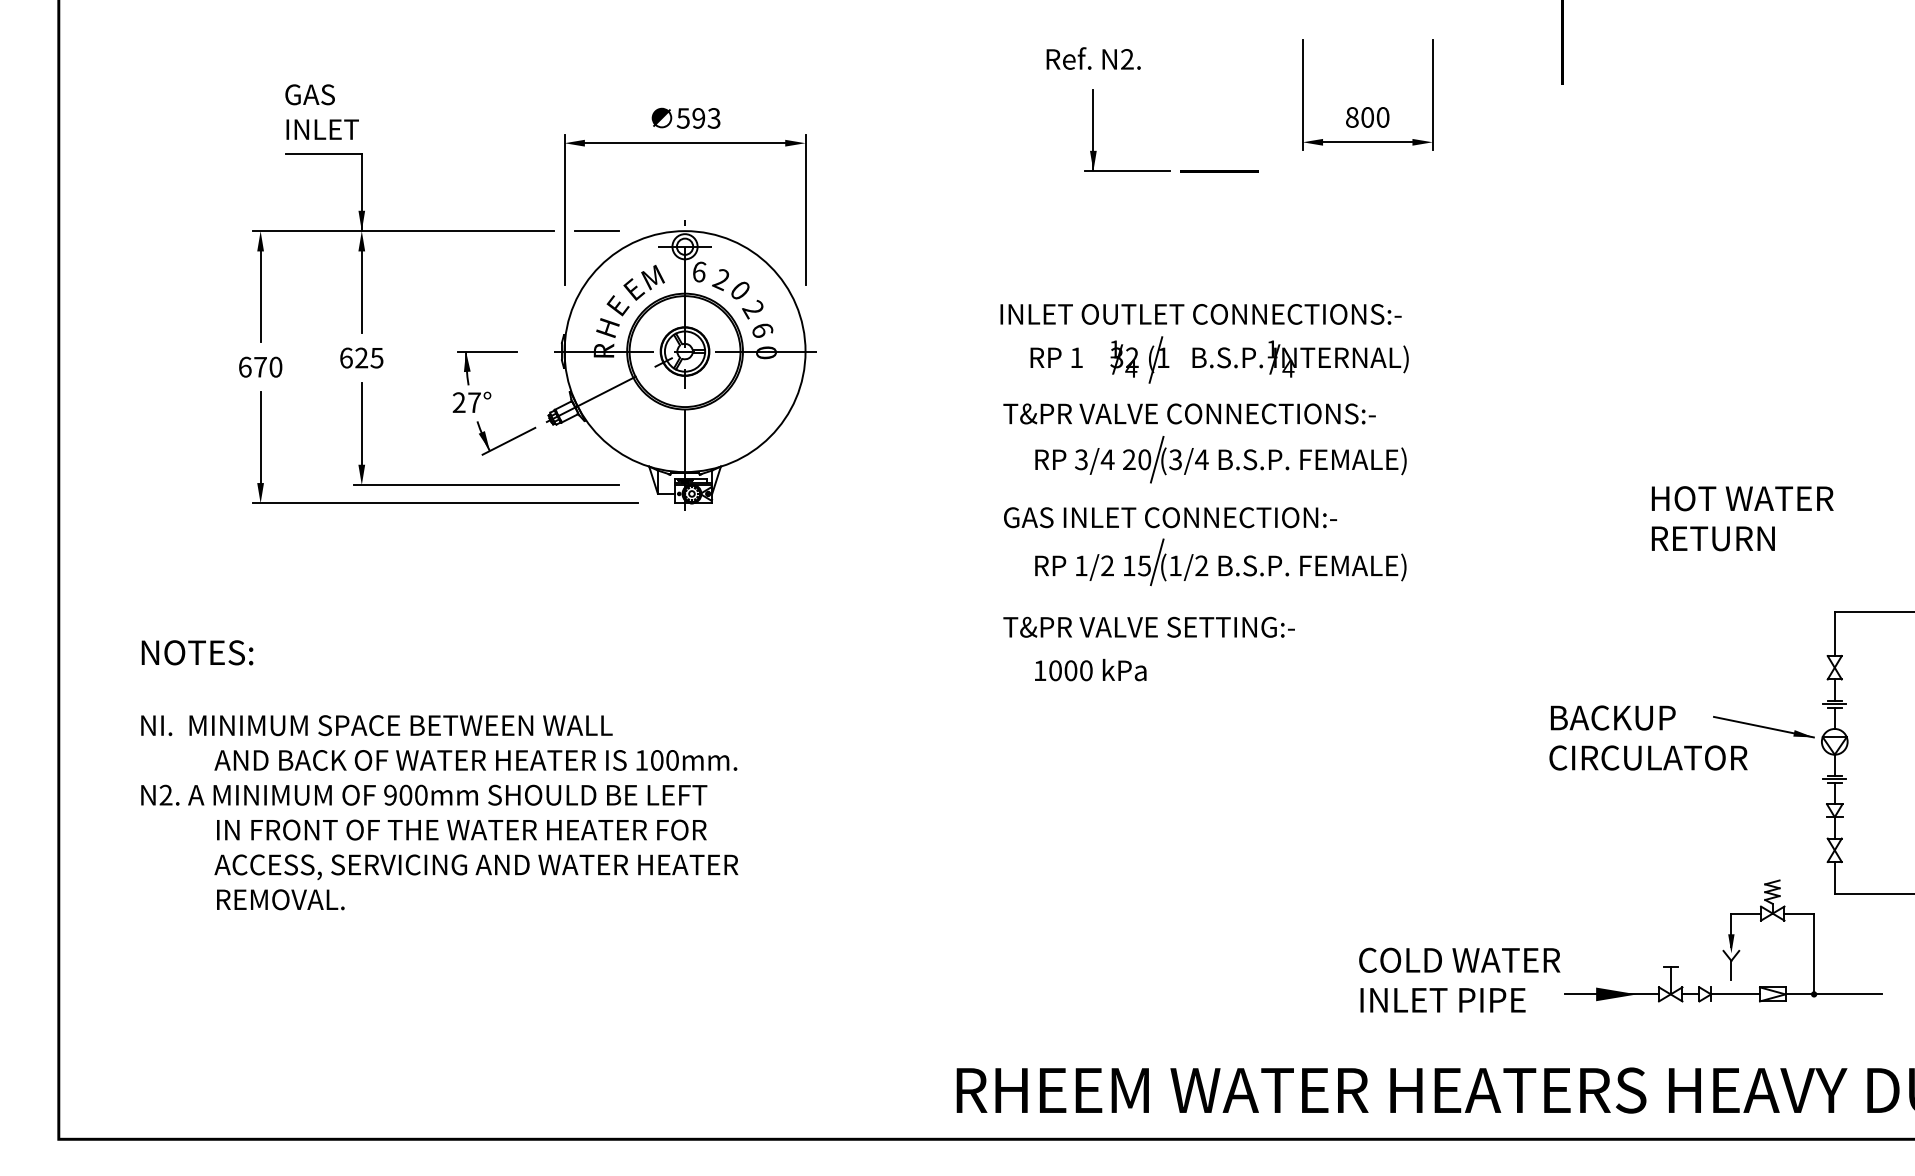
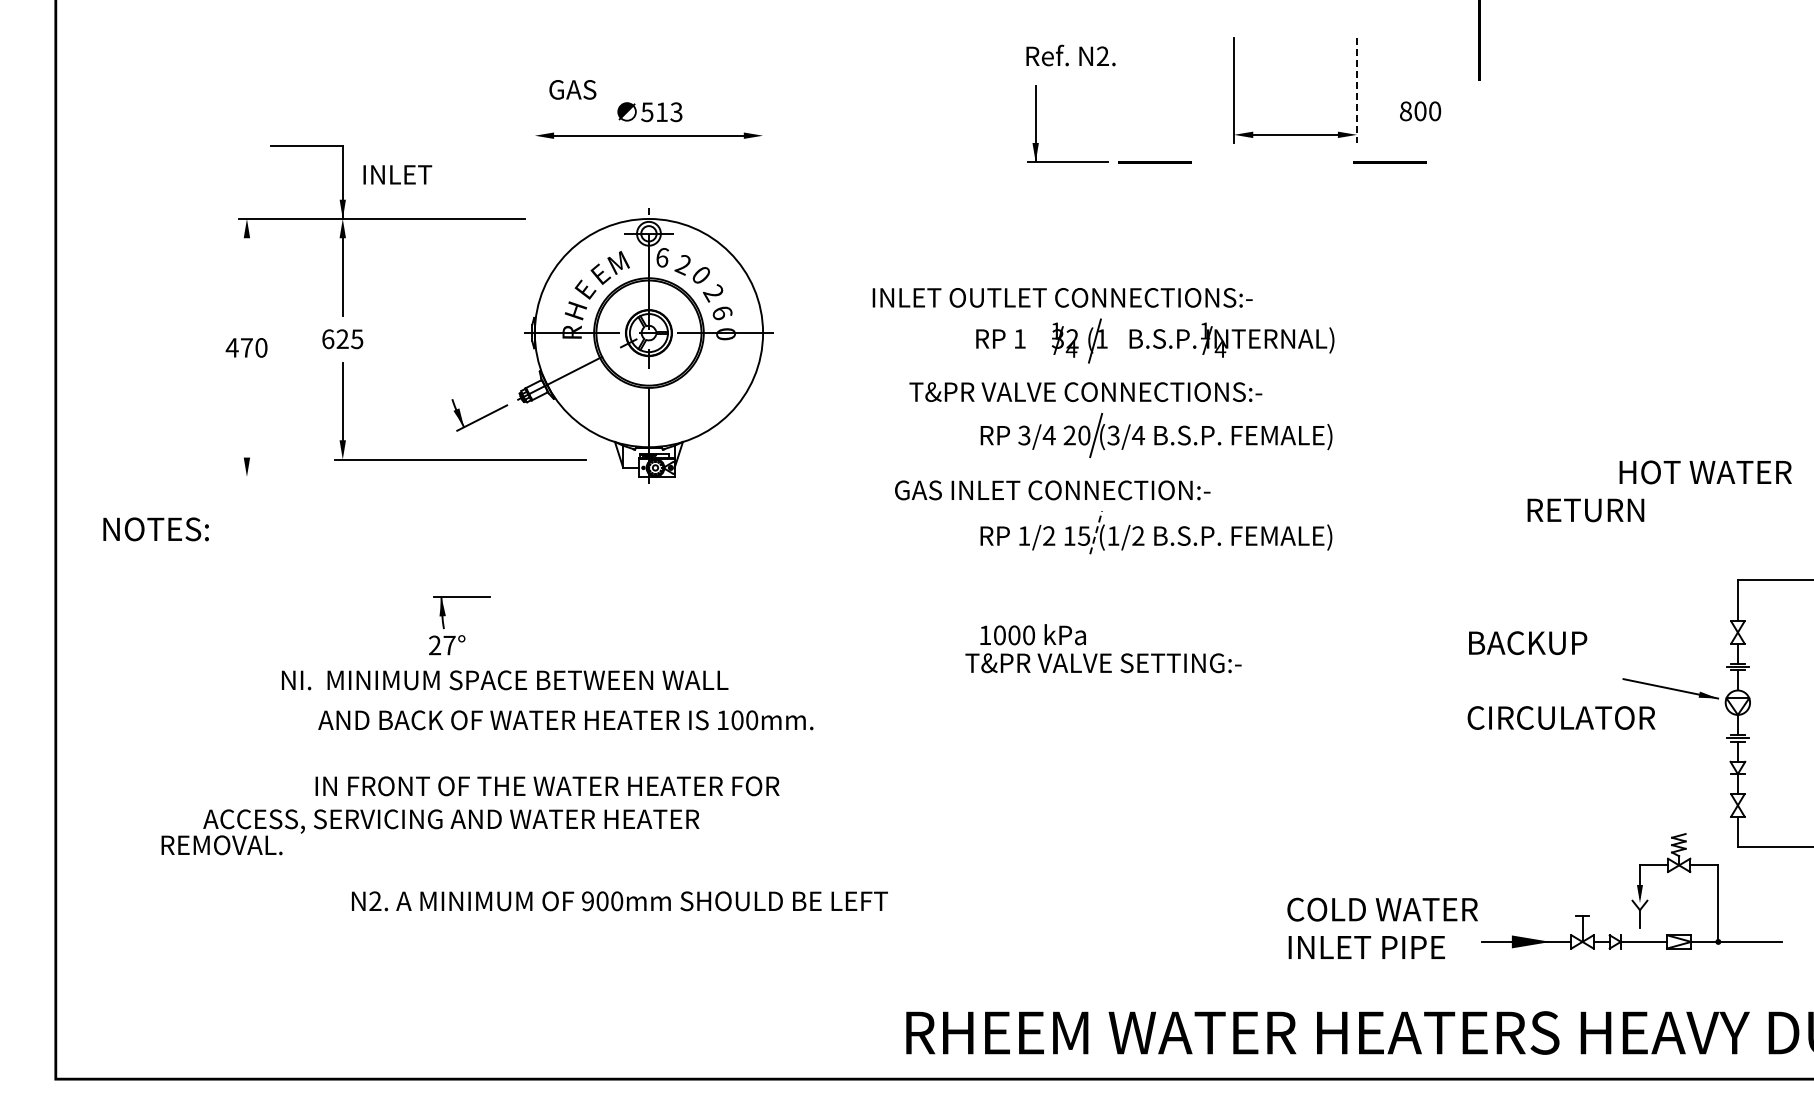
text: (1093, 58) -> (1070, 55), moved
text: (309, 94) -> (572, 89), moved
line: (1433, 95) -> (1357, 90), solid -> dashed
text: (1367, 117) -> (1420, 111), moved
text: (698, 118) -> (661, 112), 593 -> 513
text: (322, 129) -> (397, 174), moved
line: (1466, 171) -> (1389, 162), added
line: (564, 210) -> (534, 199), removed
line: (805, 210) -> (763, 199), removed
line: (596, 230) -> (565, 218), removed
line: (260, 297) -> (246, 281), removed
text: (1200, 314) -> (1062, 297), moved
text: (244, 366) -> (231, 347), 670 -> 470
part: (485, 392) -> (459, 635), moved
text: (1189, 413) -> (1085, 391), moved
line: (260, 437) -> (246, 414), removed
text: (1742, 498) -> (1705, 472), moved
line: (444, 503) -> (421, 476), removed
text: (1170, 517) -> (1052, 490), moved
text: (1712, 538) -> (1585, 510), moved
line: (1157, 562) -> (1096, 532), solid -> dashed
text: (1149, 627) -> (1103, 663), moved
text: (196, 652) -> (155, 529), moved
text: (1613, 717) -> (1528, 642), moved
text: (377, 725) -> (505, 680), moved
text: (475, 760) -> (565, 720), moved
text: (423, 795) -> (619, 901), moved
text: (461, 830) -> (547, 786), moved
text: (280, 899) -> (221, 845), moved

